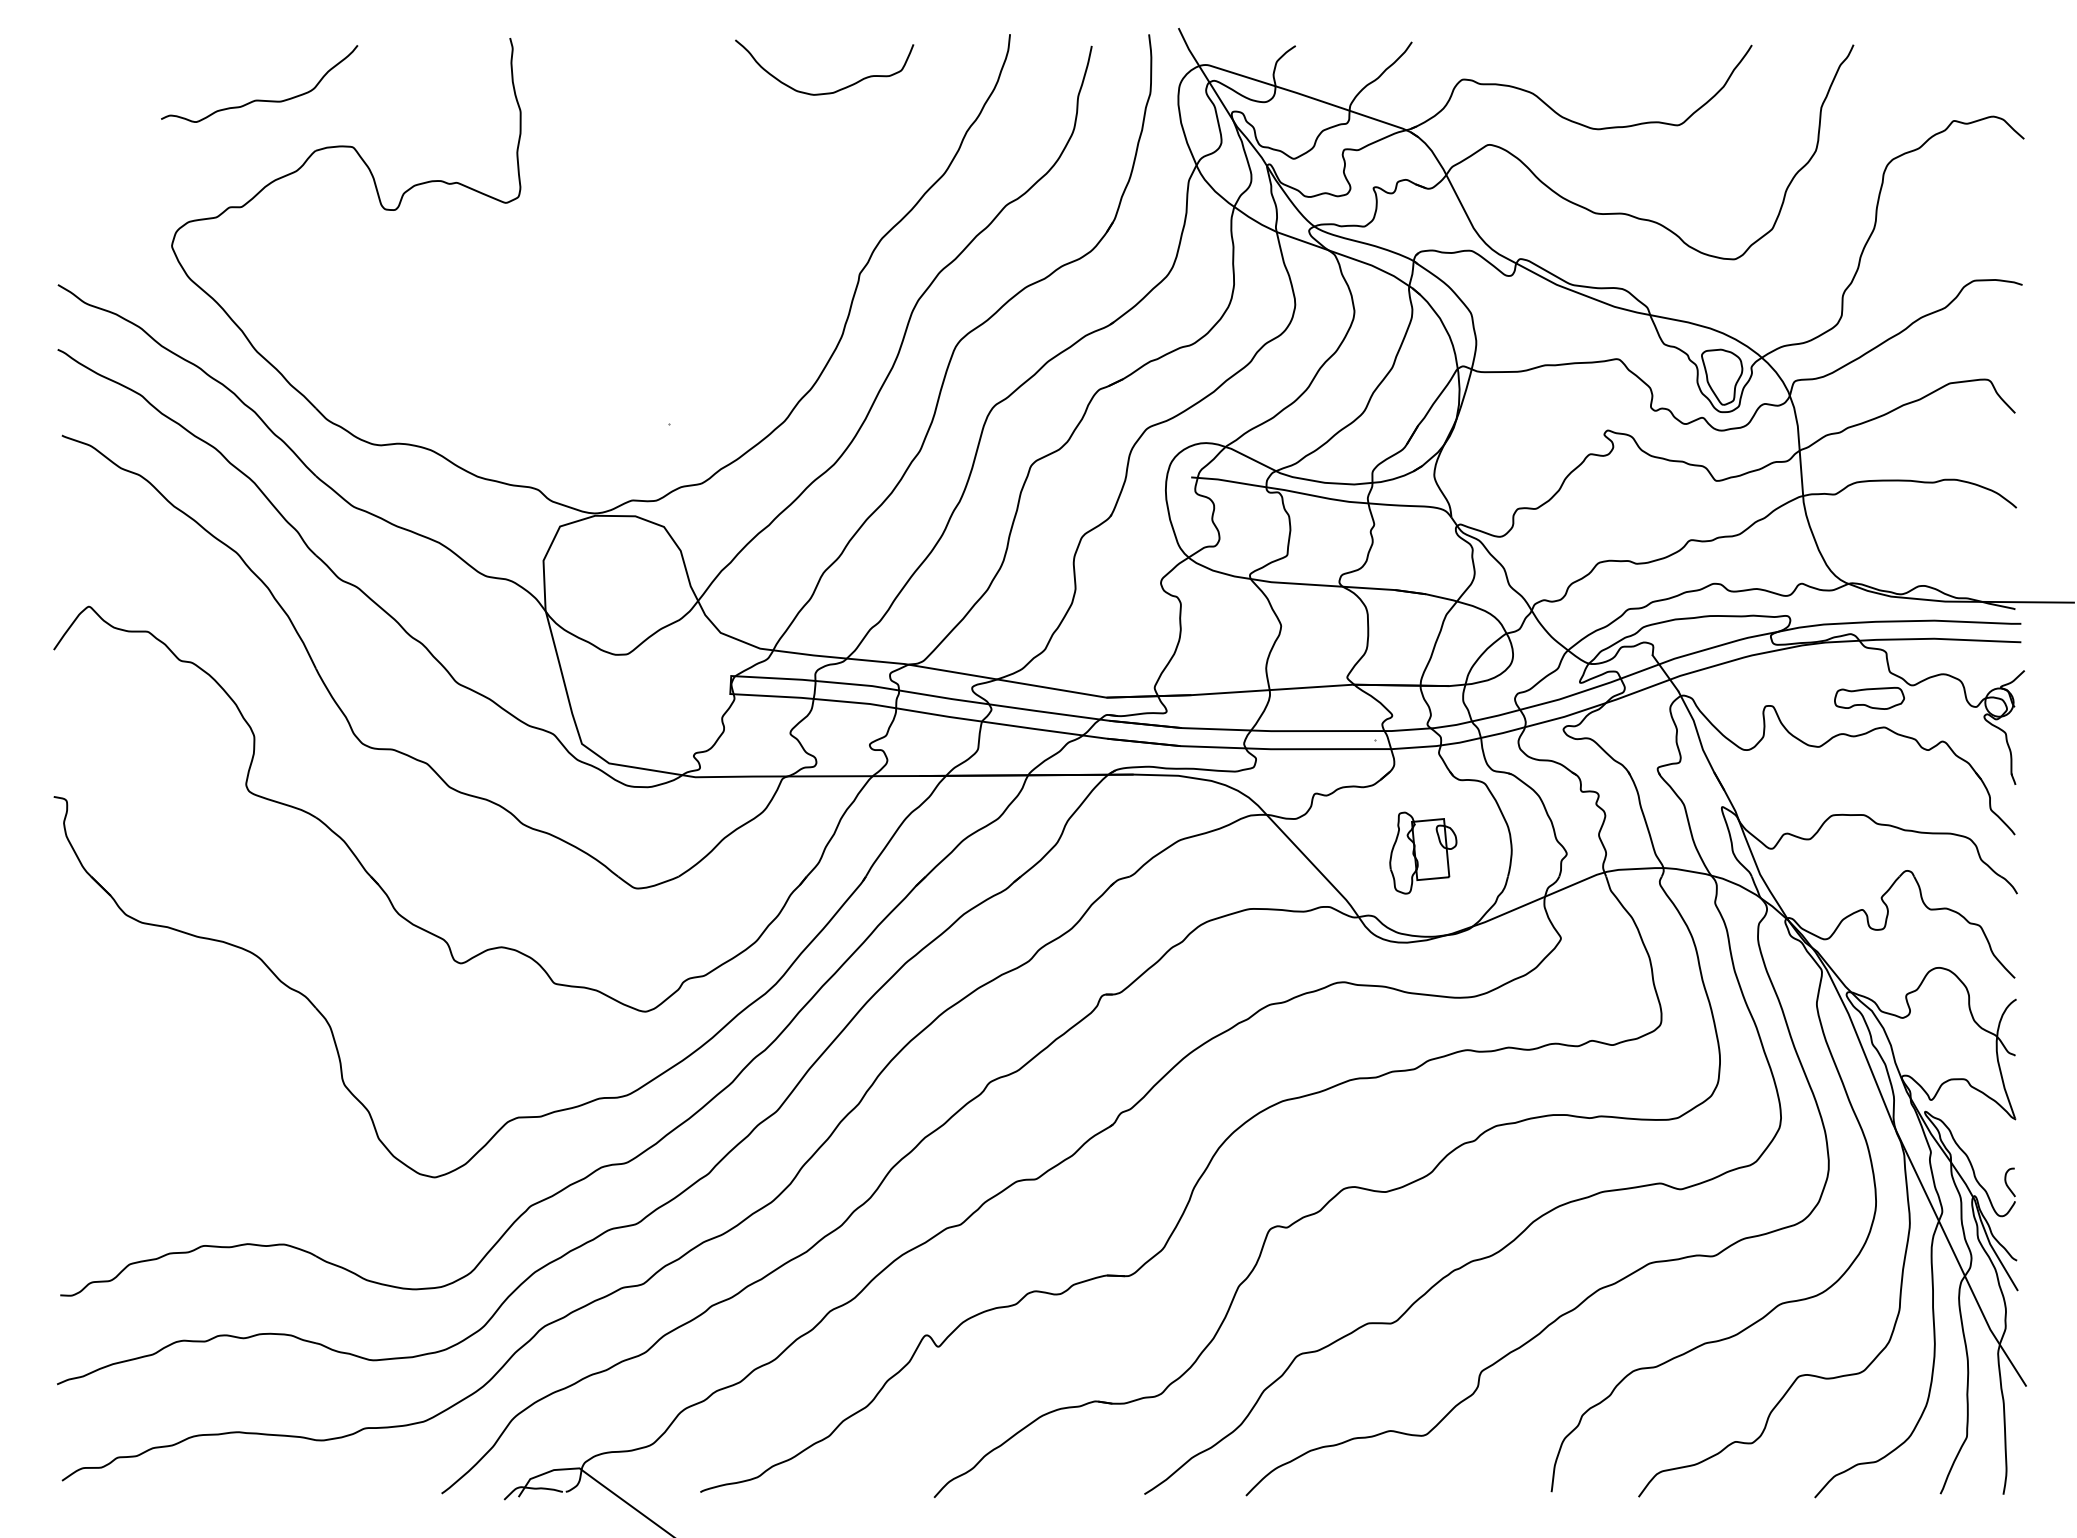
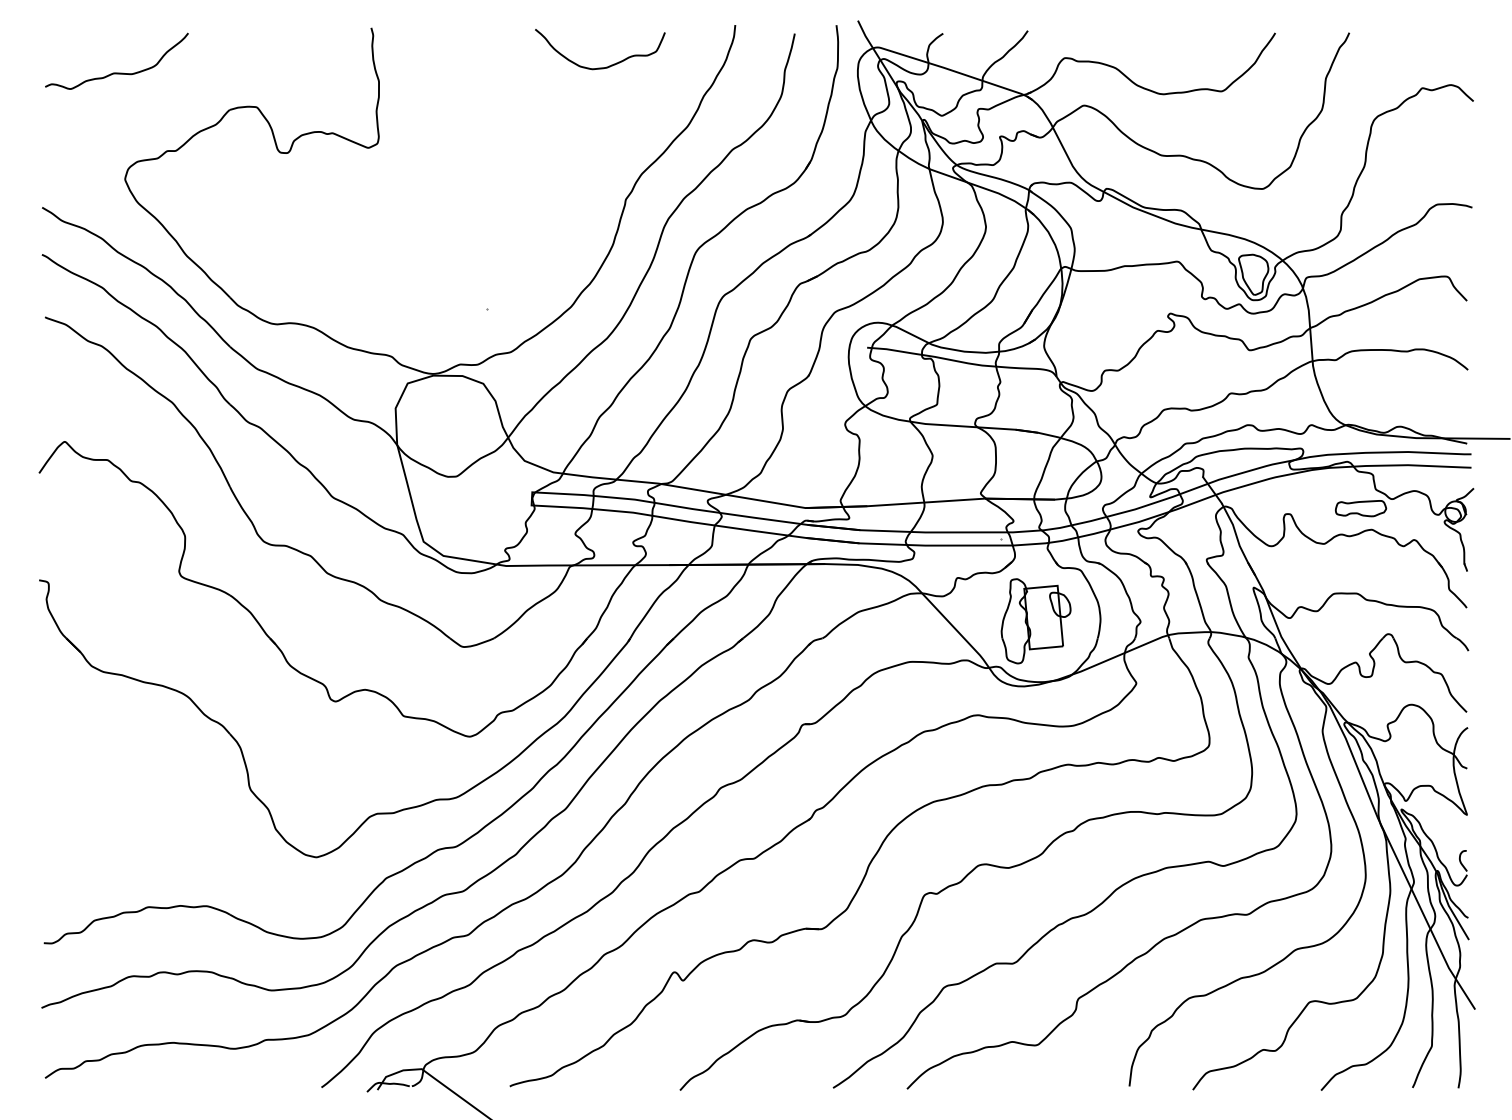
curve: (259, 99) -> (116, 72), moved
part: (1423, 852) -> (1036, 620), size x1.43

